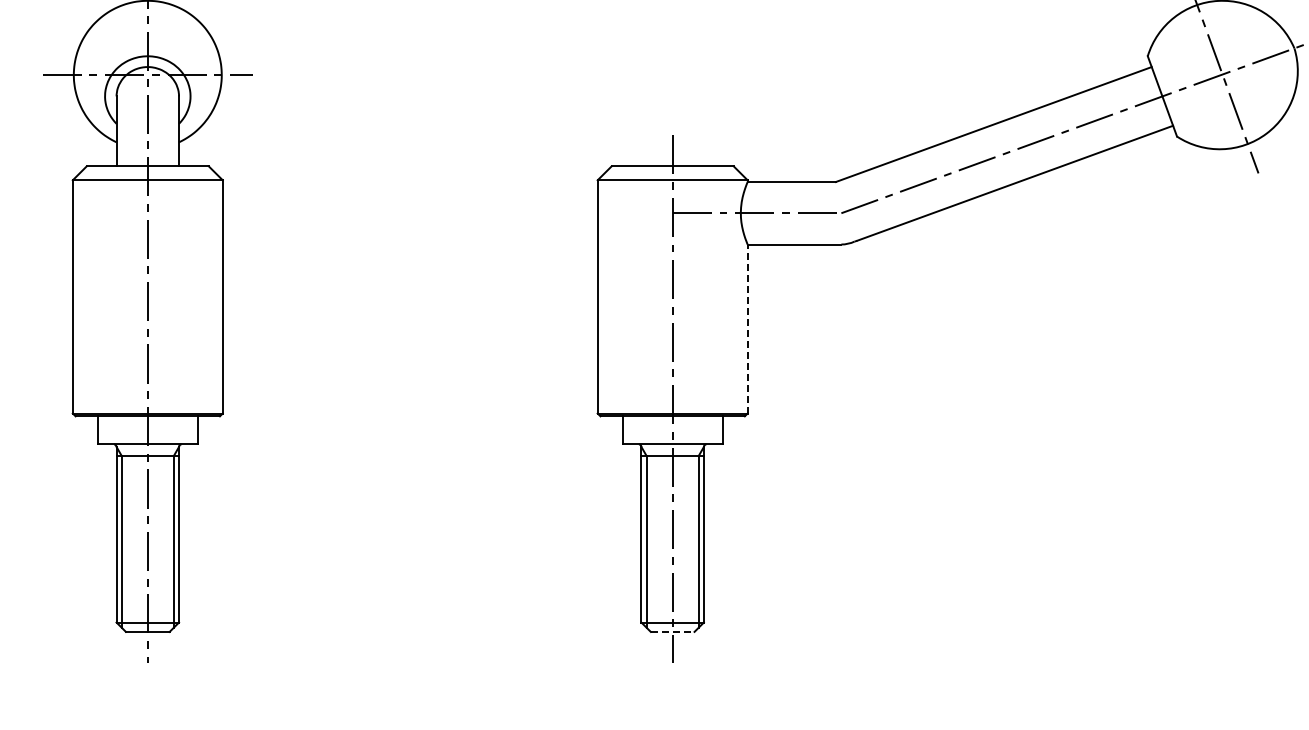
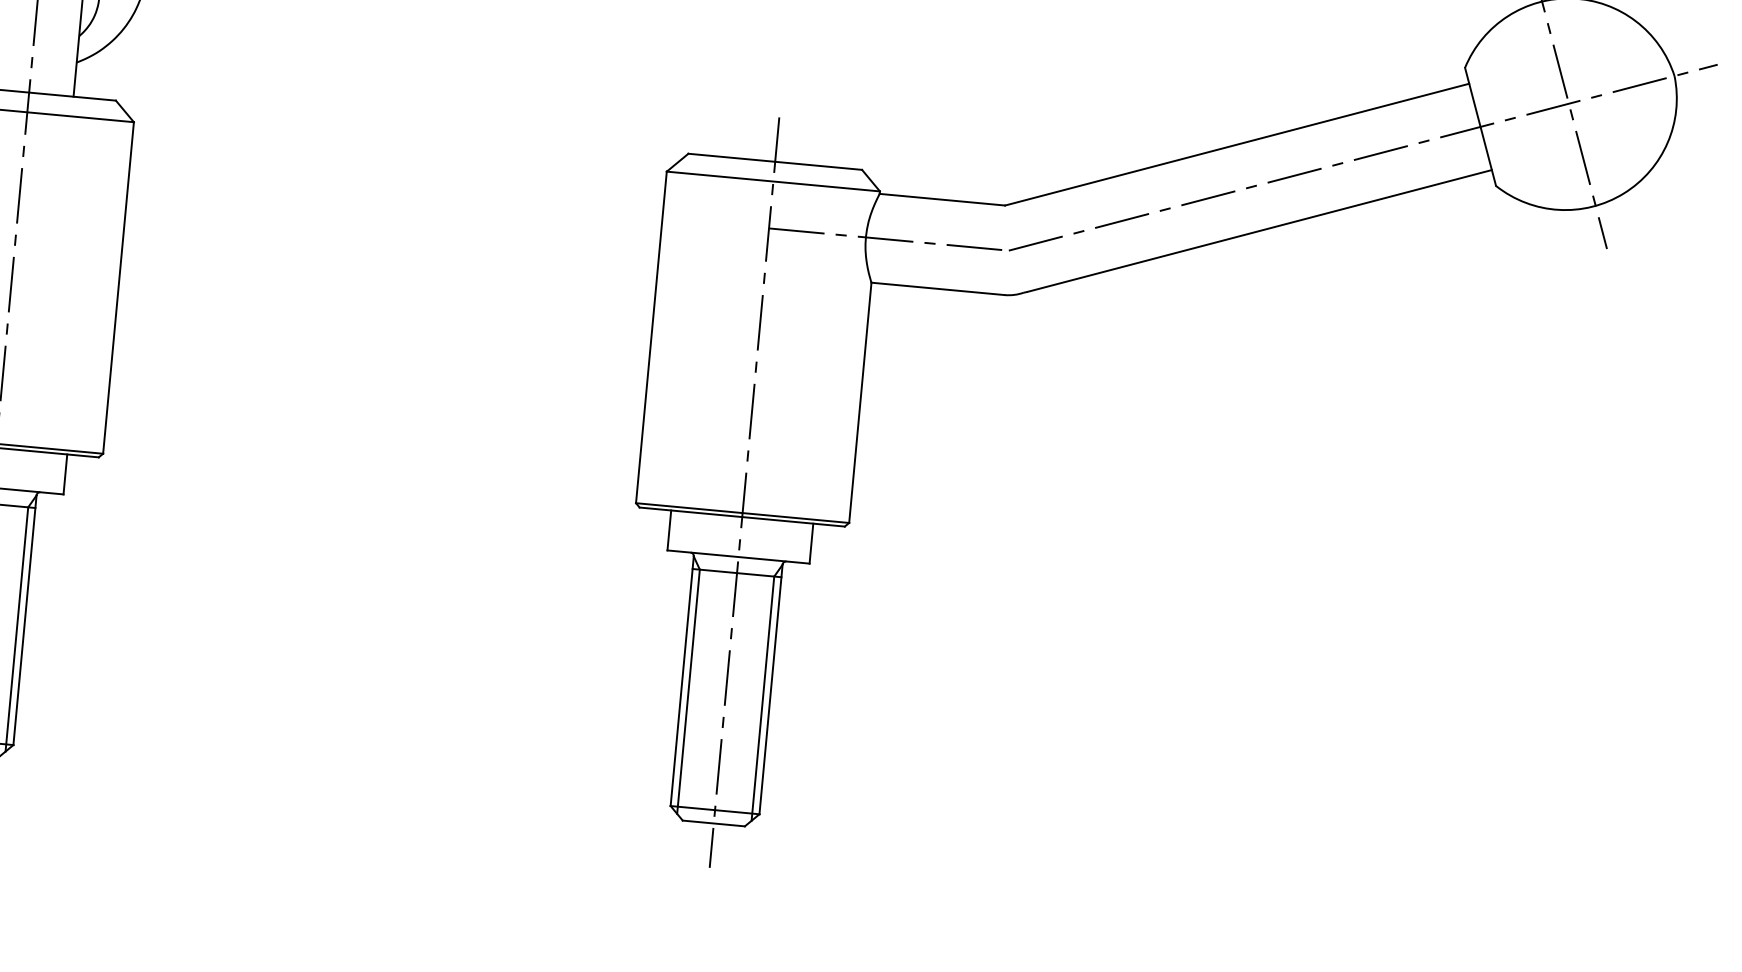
line: (747, 329) -> (860, 403), dashed -> solid
line: (672, 631) -> (713, 822), dashed -> solid

